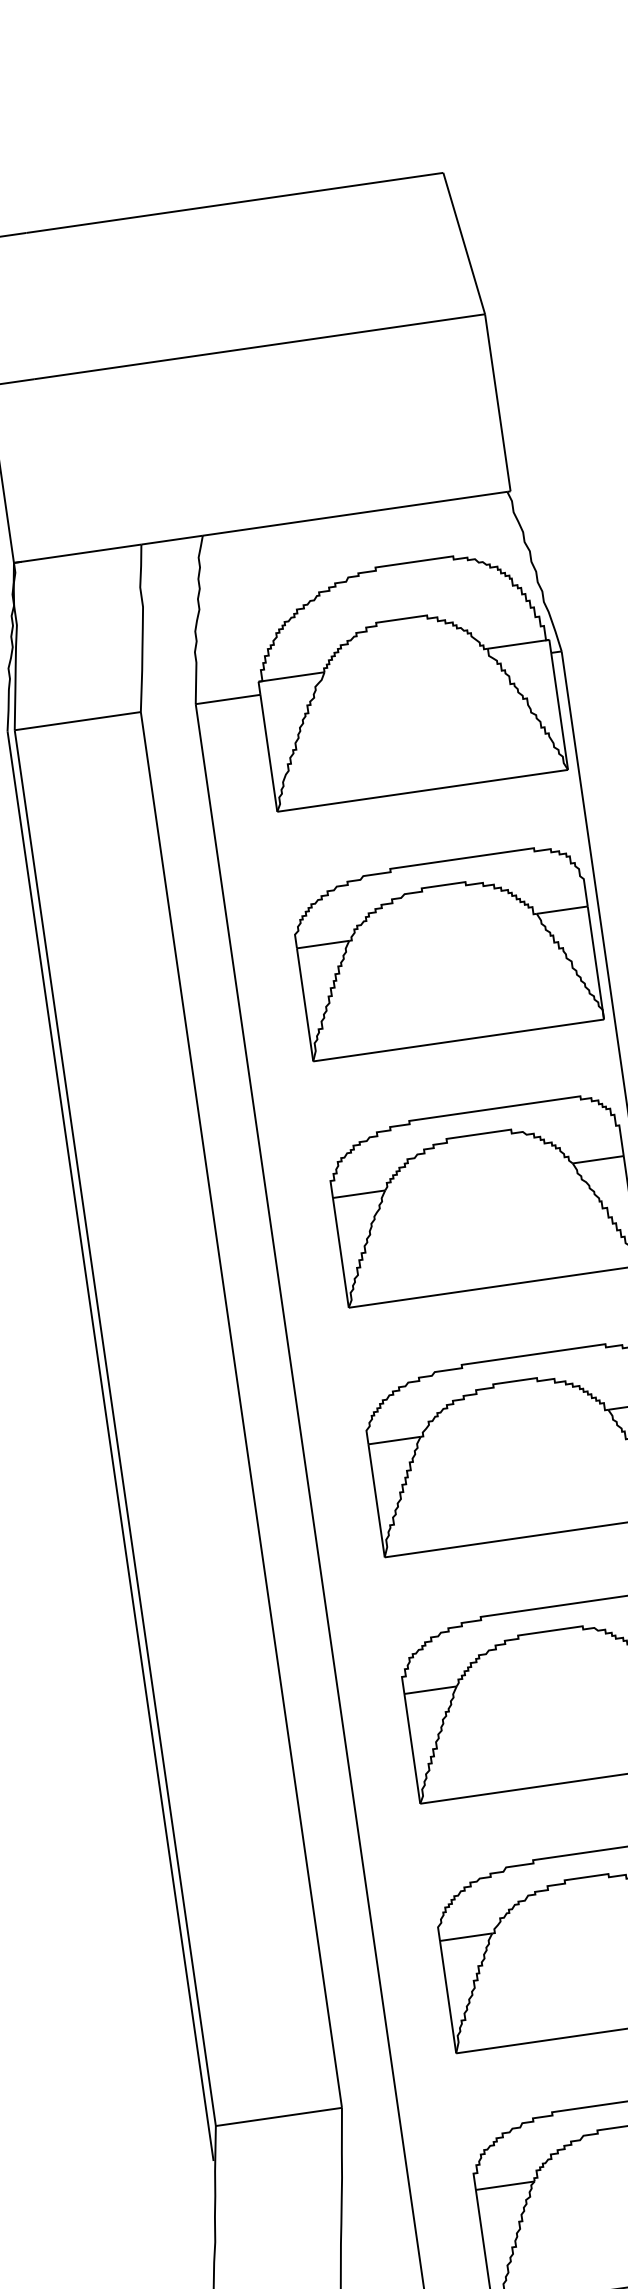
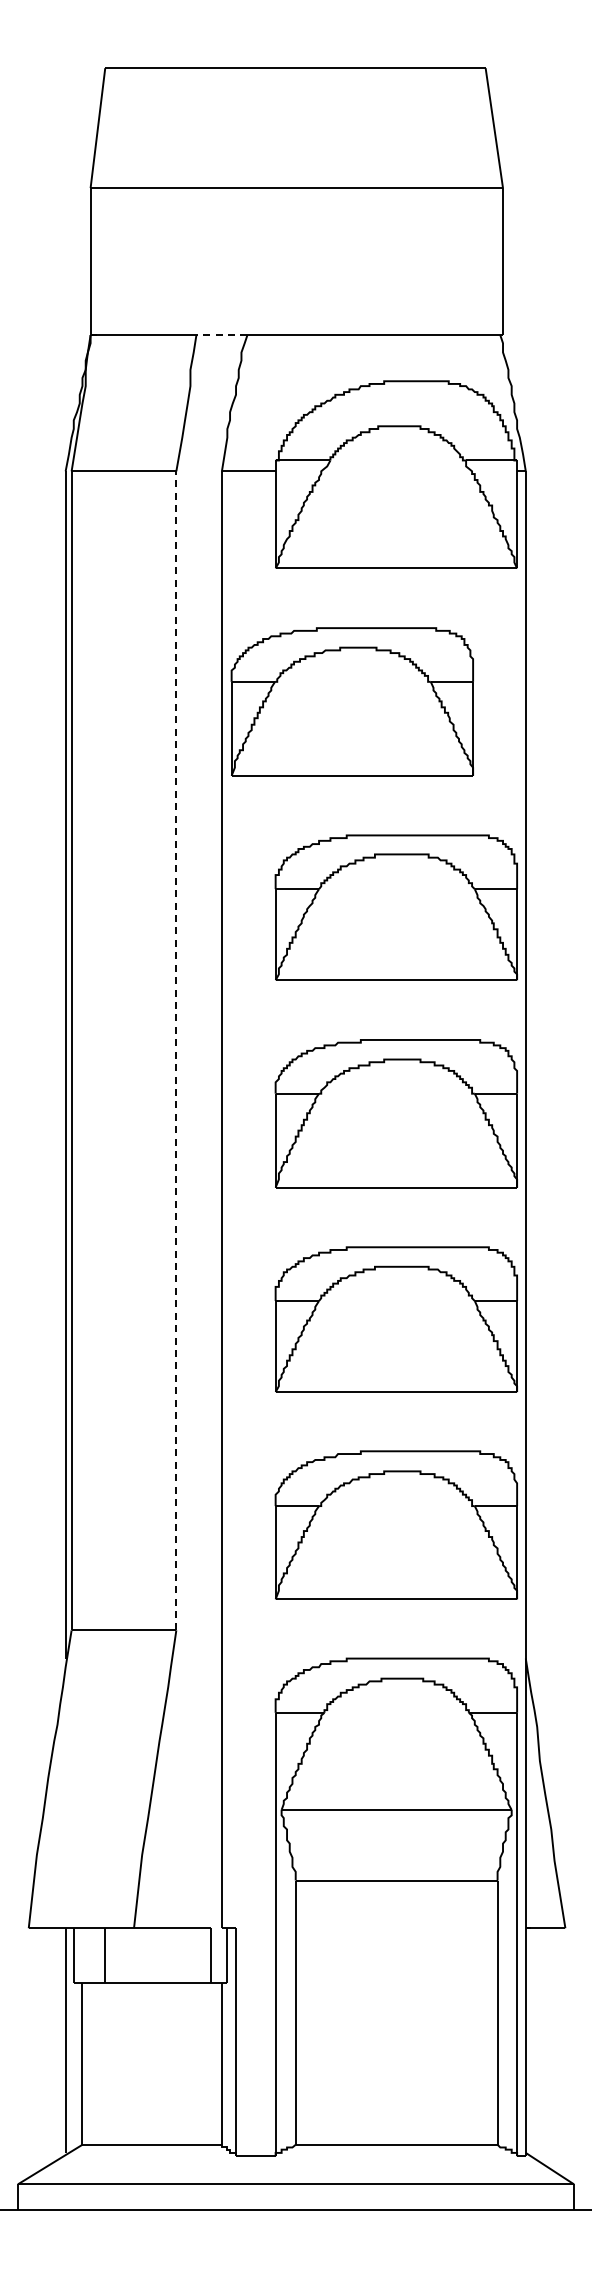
line: (171, 540) -> (221, 335), solid -> dashed
part: (444, 951) -> (351, 701), moved
line: (241, 1409) -> (176, 1050), solid -> dashed

